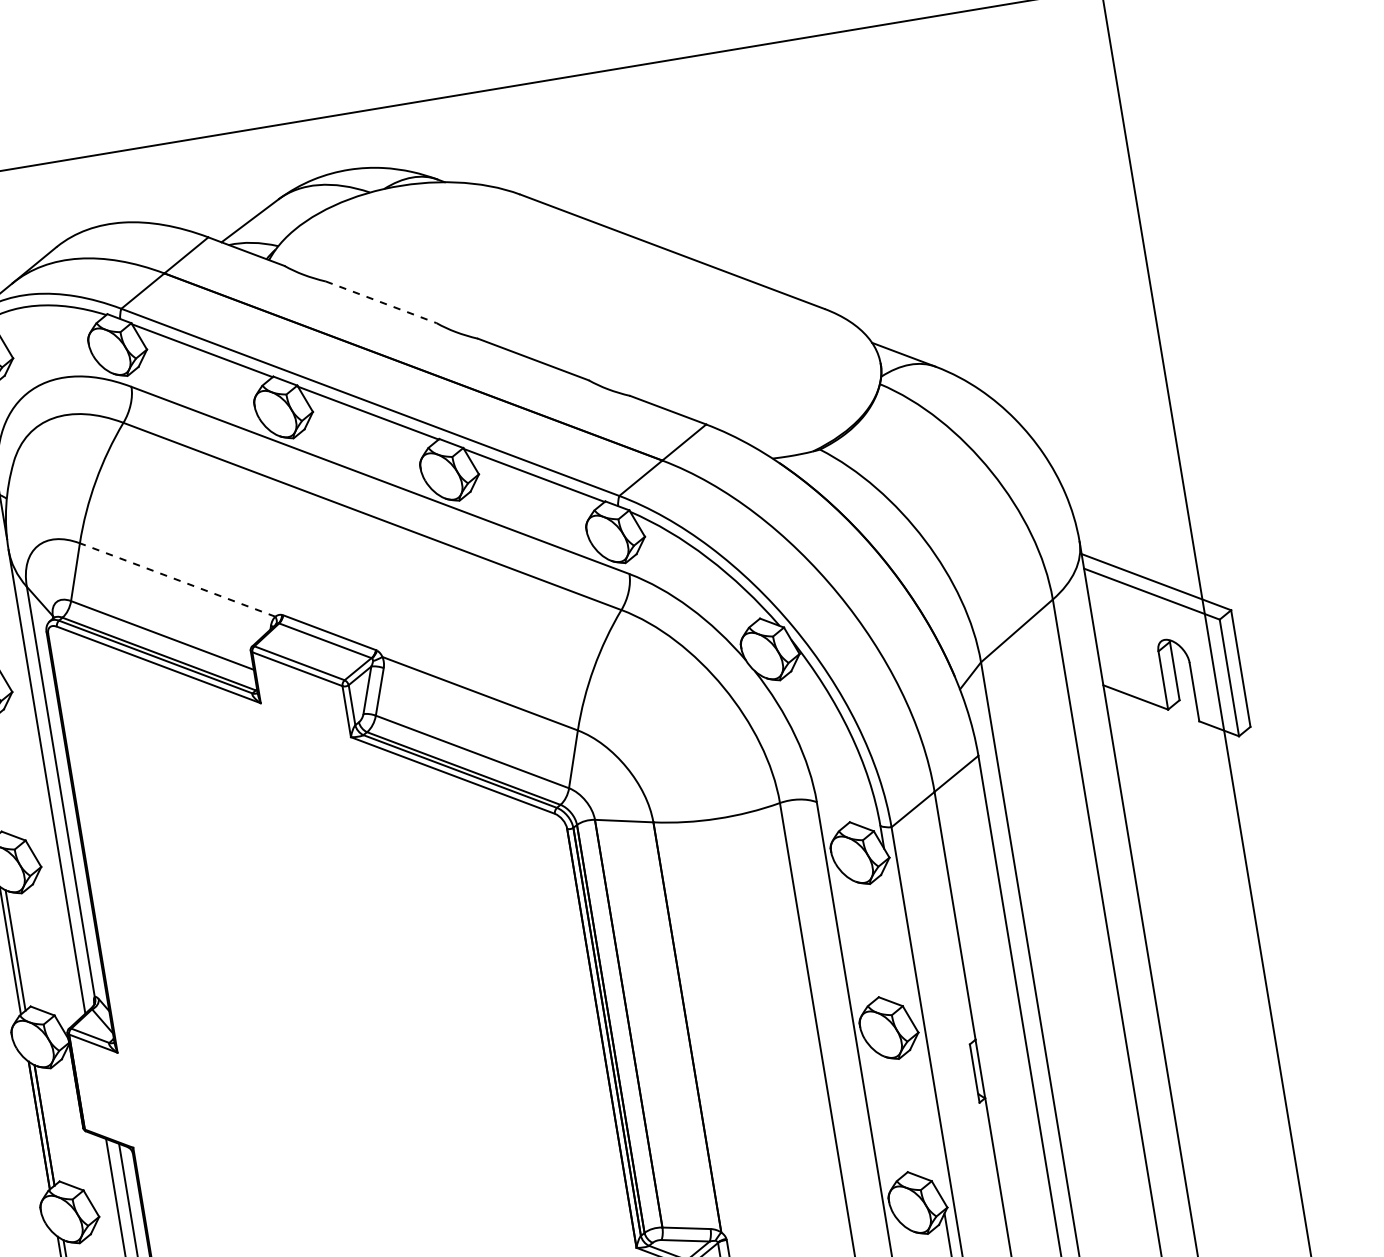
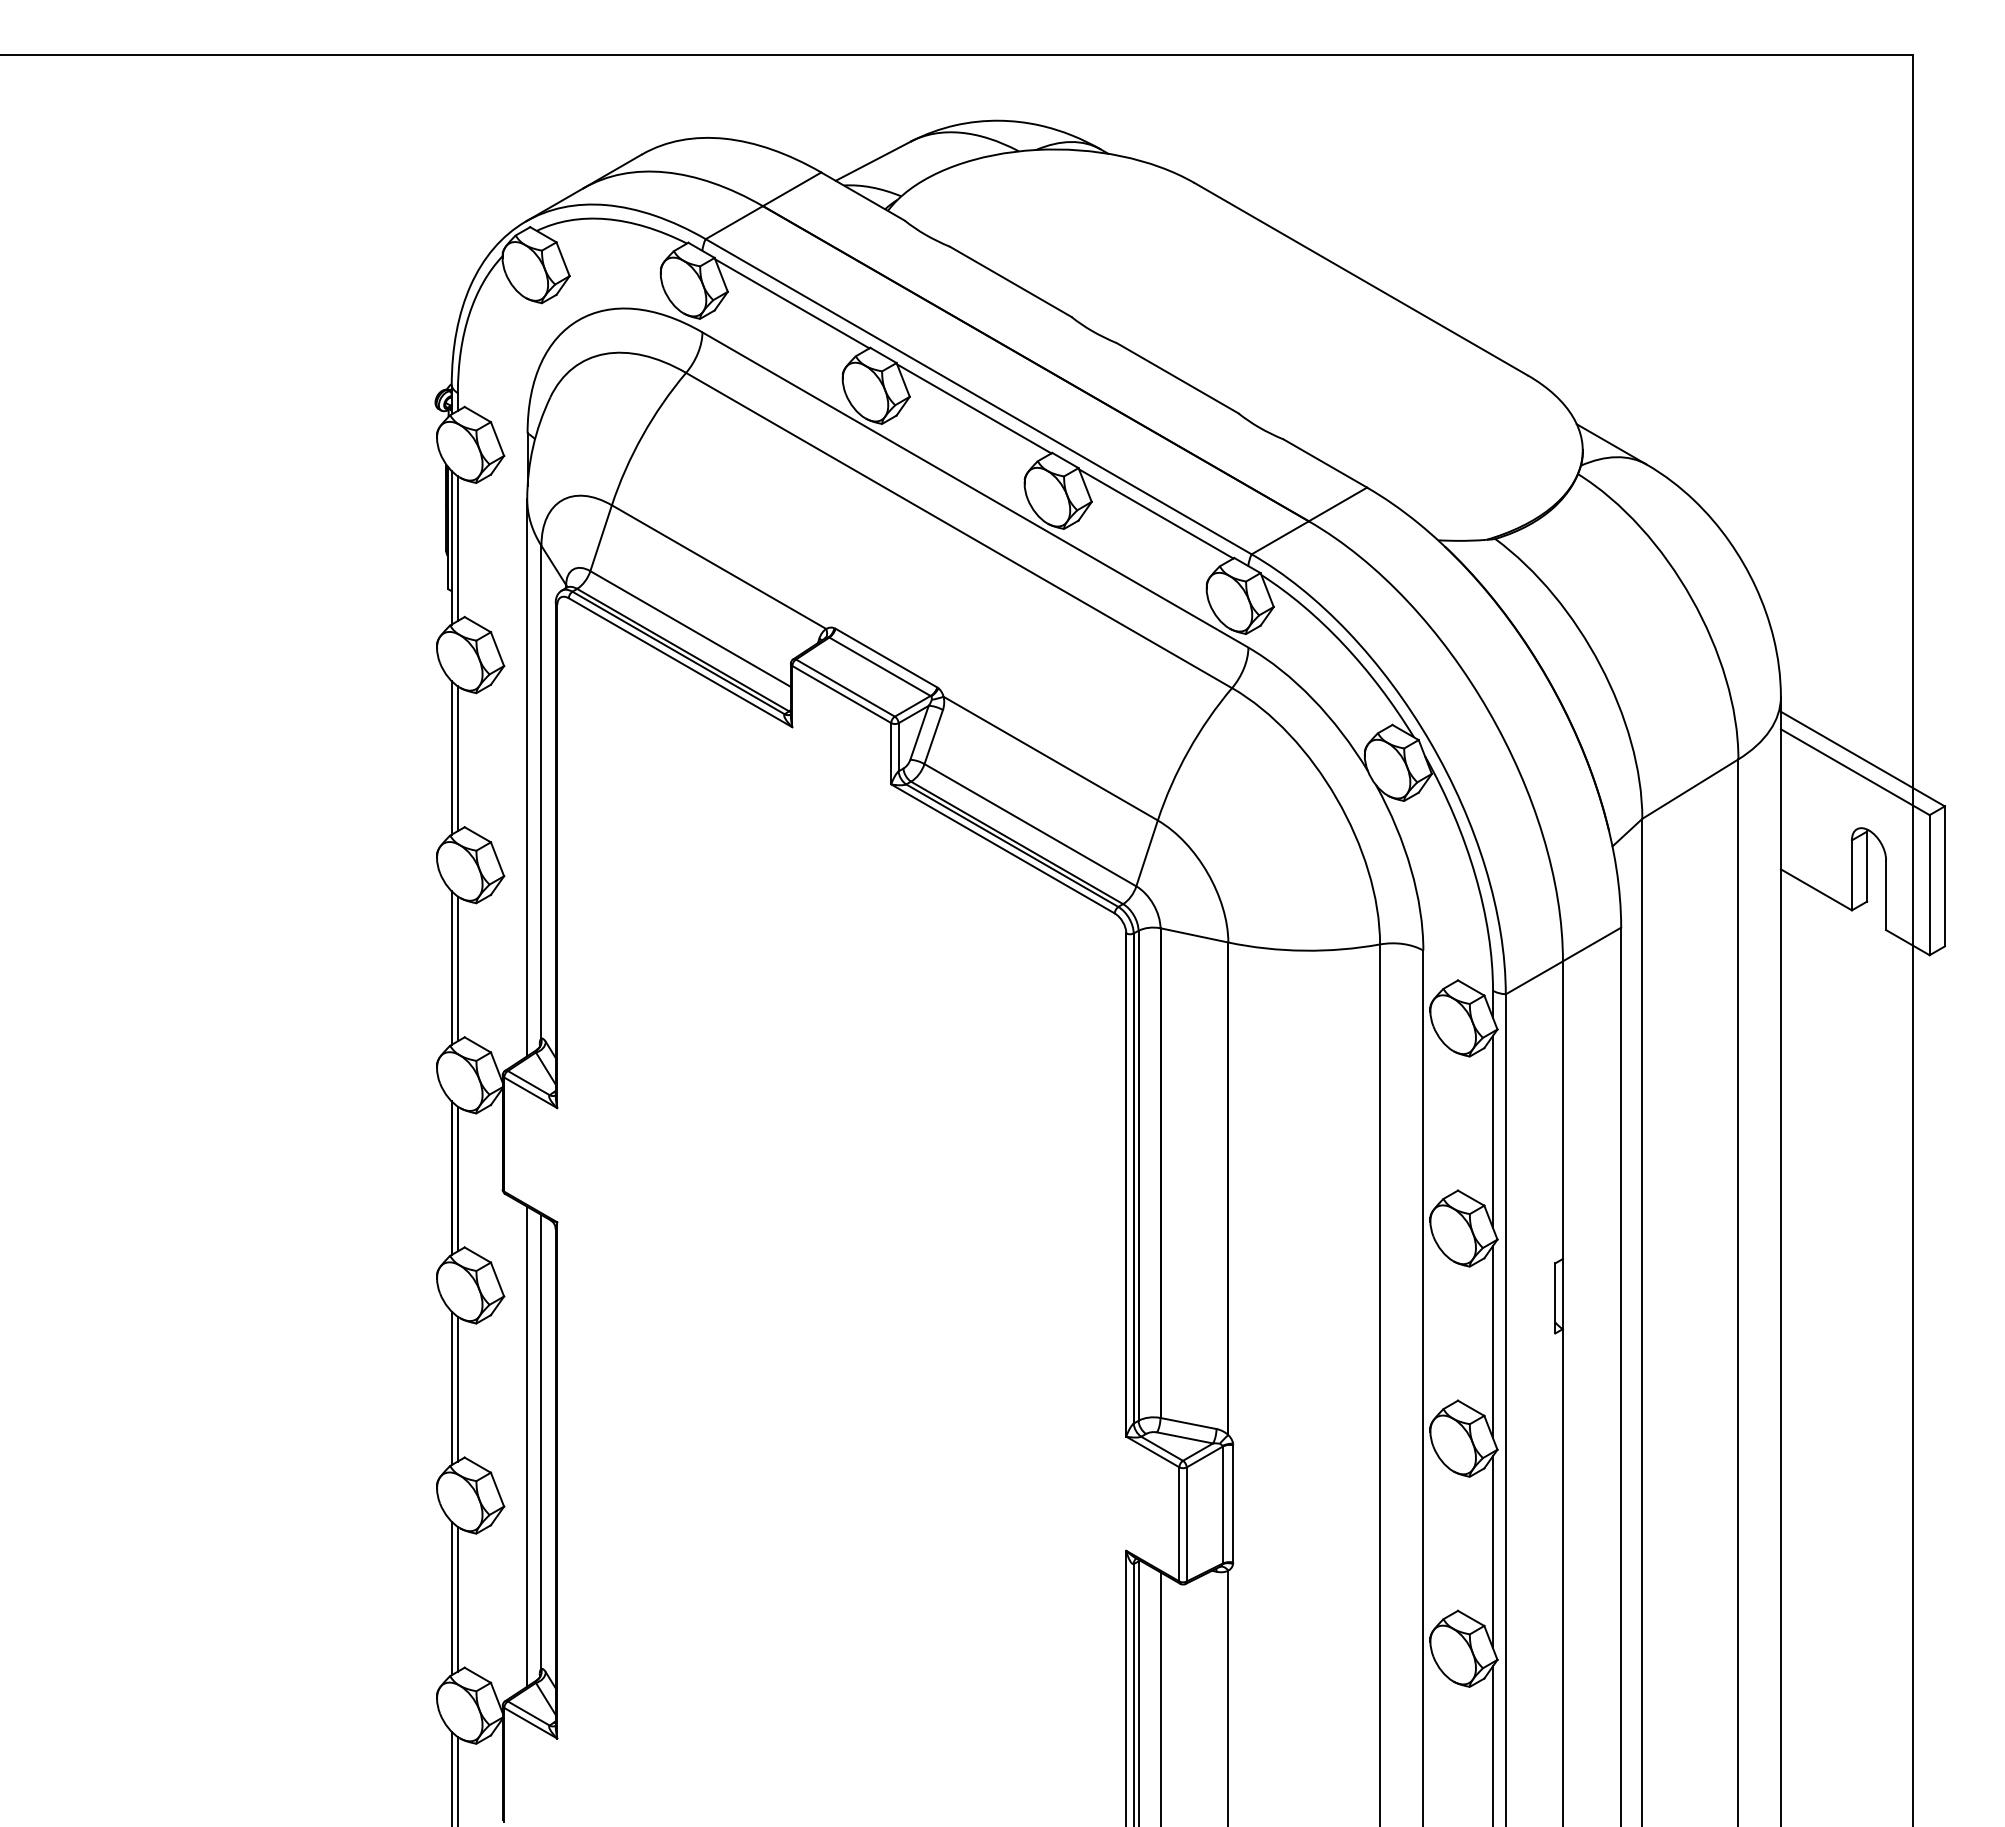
line: (381, 302) -> (1011, 282), dashed -> solid
line: (178, 580) -> (719, 567), dashed -> solid
line: (900, 943) -> (1493, 1131), added
line: (929, 1117) -> (1493, 1341), added

